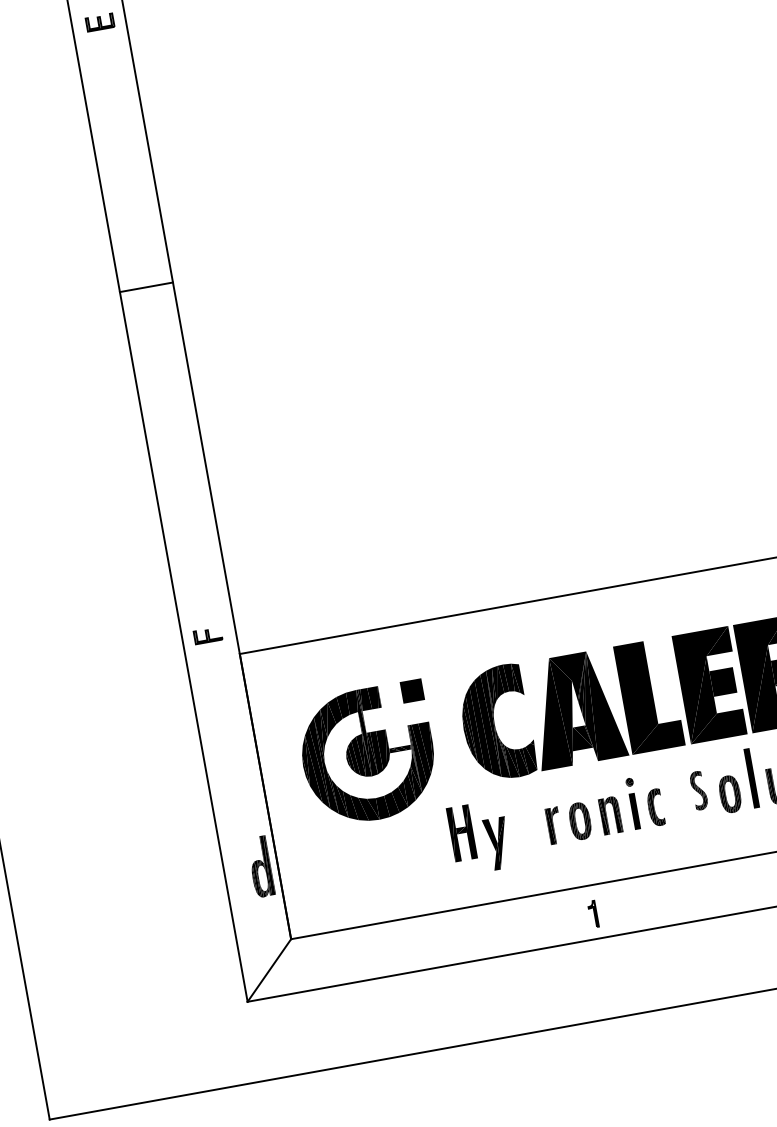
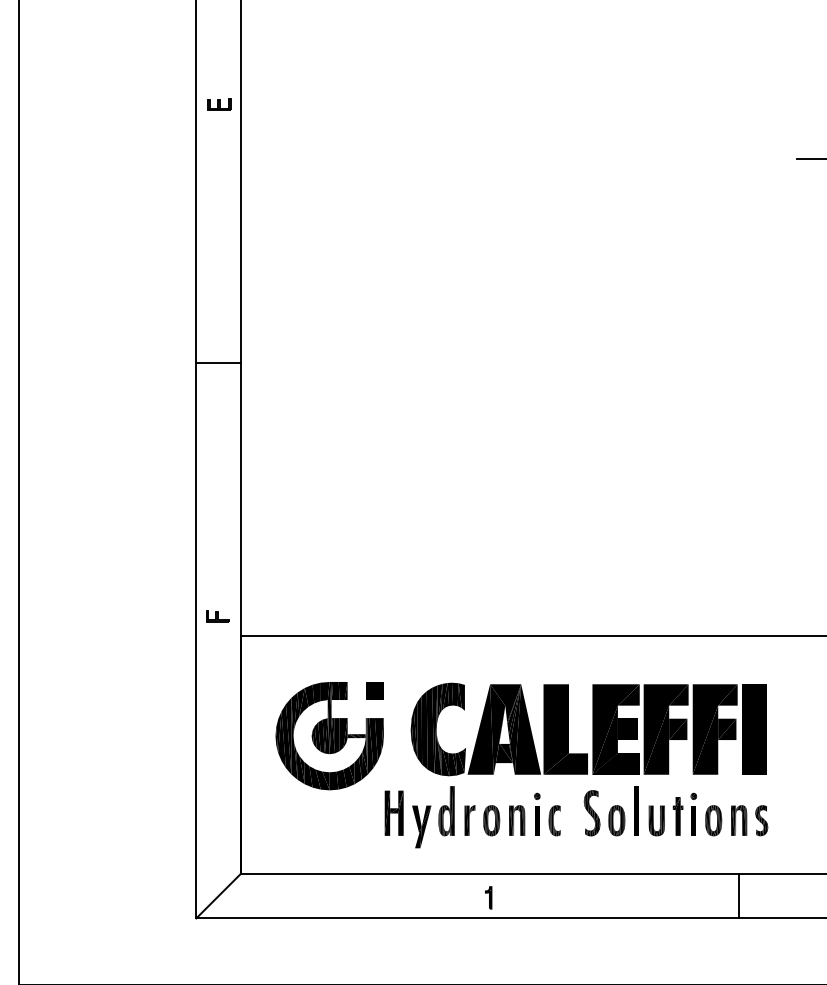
line: (146, 286) -> (218, 362), moved
part: (698, 791) -> (591, 813), size x1.43
part: (260, 867) -> (446, 811), moved

